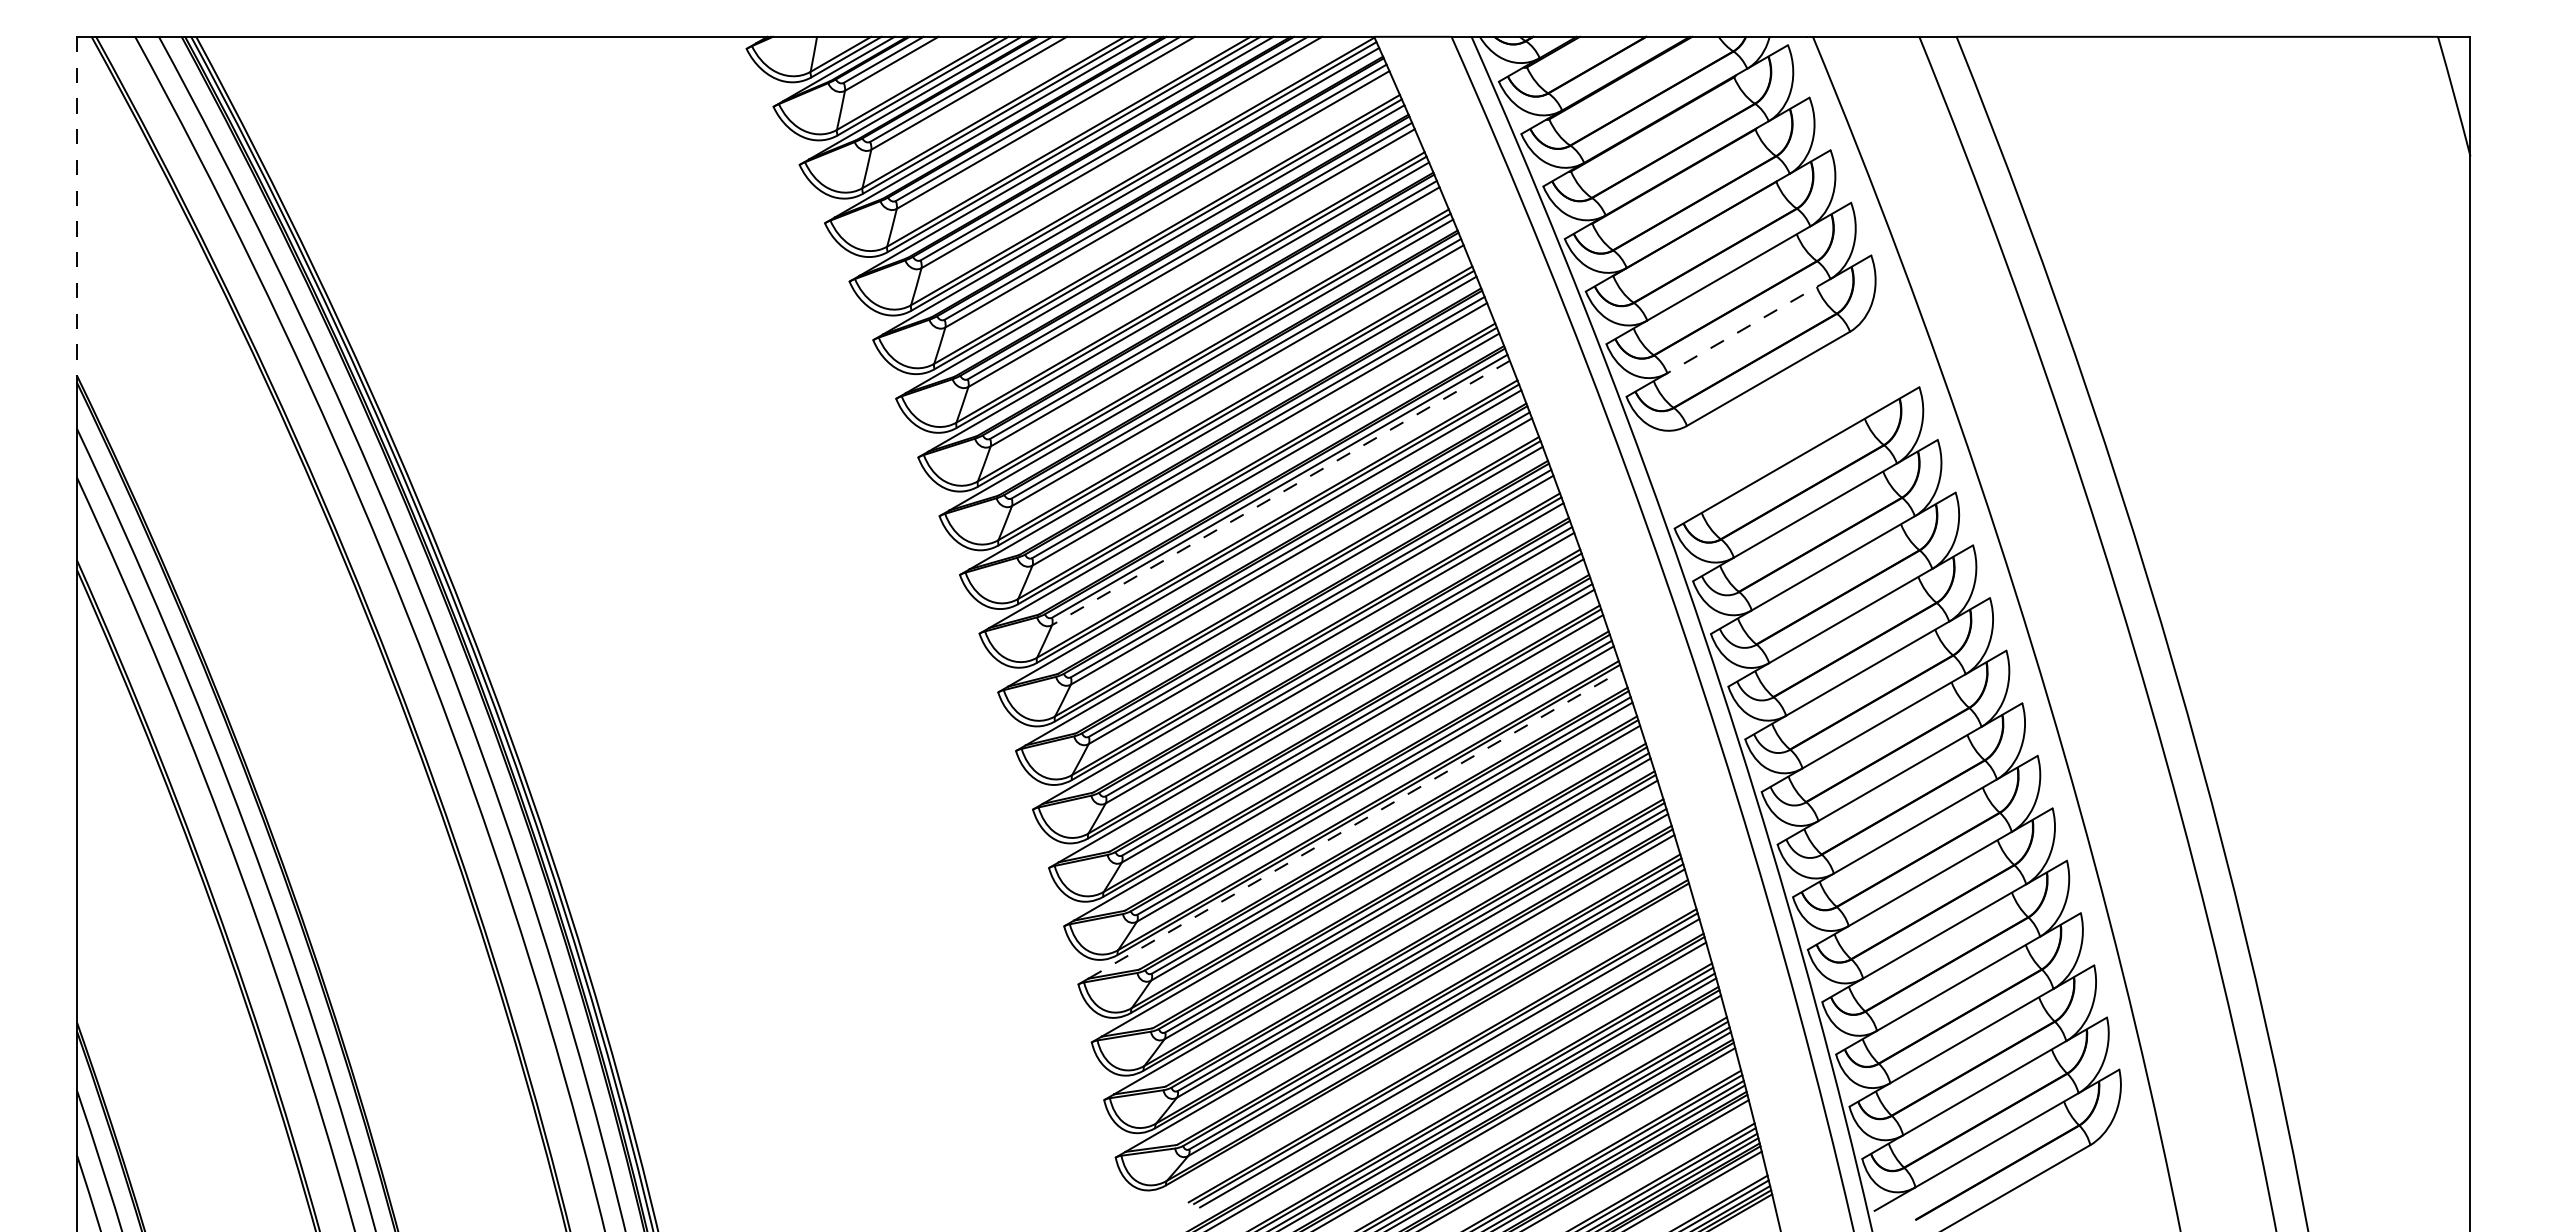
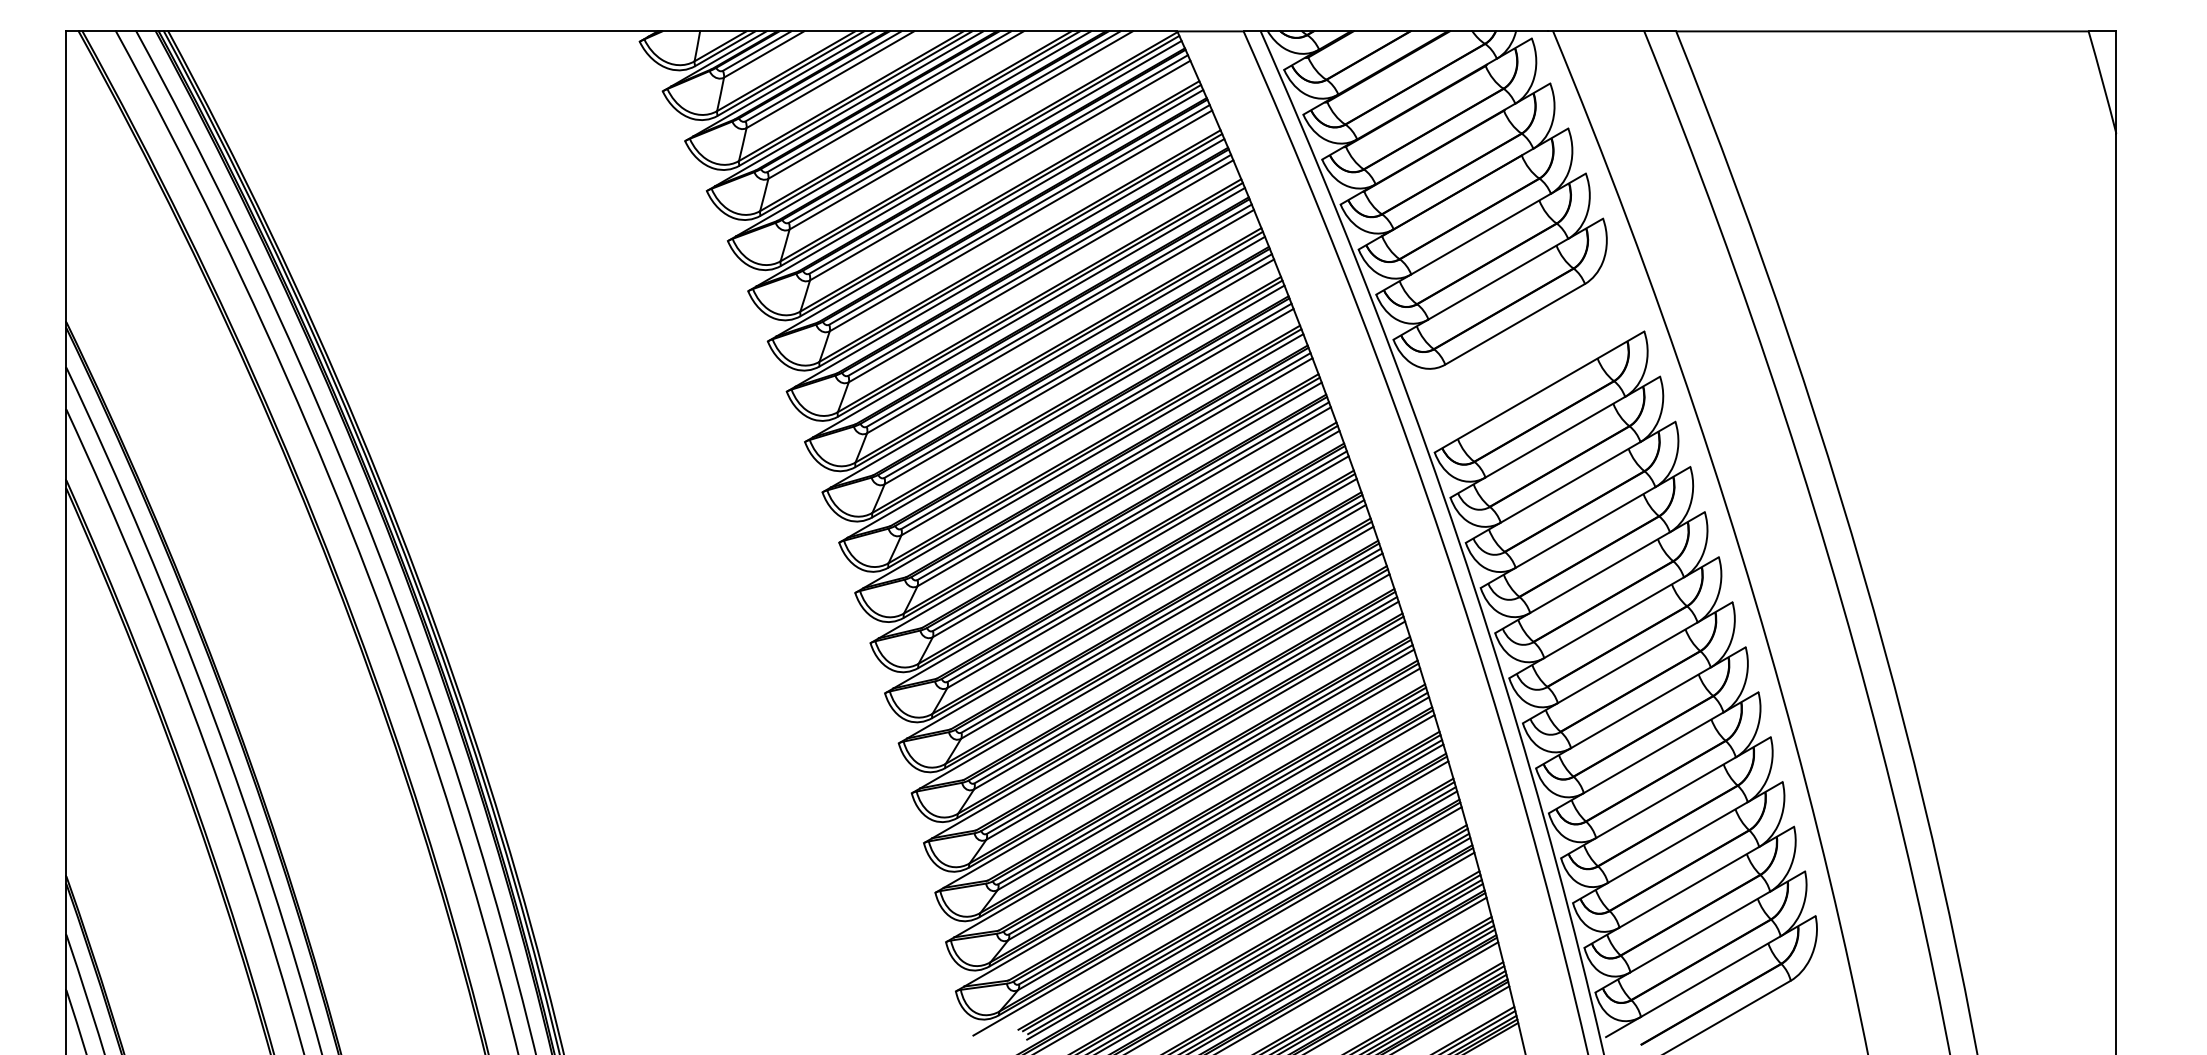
line: (77, 206) -> (66, 176), dashed -> solid
line: (1748, 326) -> (1497, 279), dashed -> solid
line: (1280, 493) -> (1097, 422), dashed -> solid
line: (1355, 824) -> (1161, 706), dashed -> solid
line: (1413, 1049) -> (1211, 898), added
line: (1449, 1068) -> (1241, 915), added

